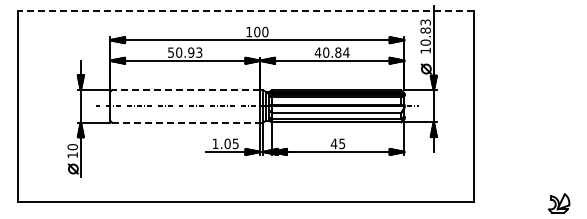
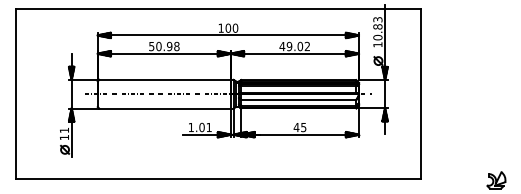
line: (245, 10) -> (217, 9), dashed -> solid
text: (199, 52) -> (177, 46), 50.93 -> 50.98
text: (336, 52) -> (298, 46), 40.84 -> 49.02
line: (185, 90) -> (164, 80), dashed -> solid
line: (186, 122) -> (165, 108), dashed -> solid
text: (235, 143) -> (208, 127), 1.05 -> 1.01
text: (72, 147) -> (64, 130), 10 -> 11

